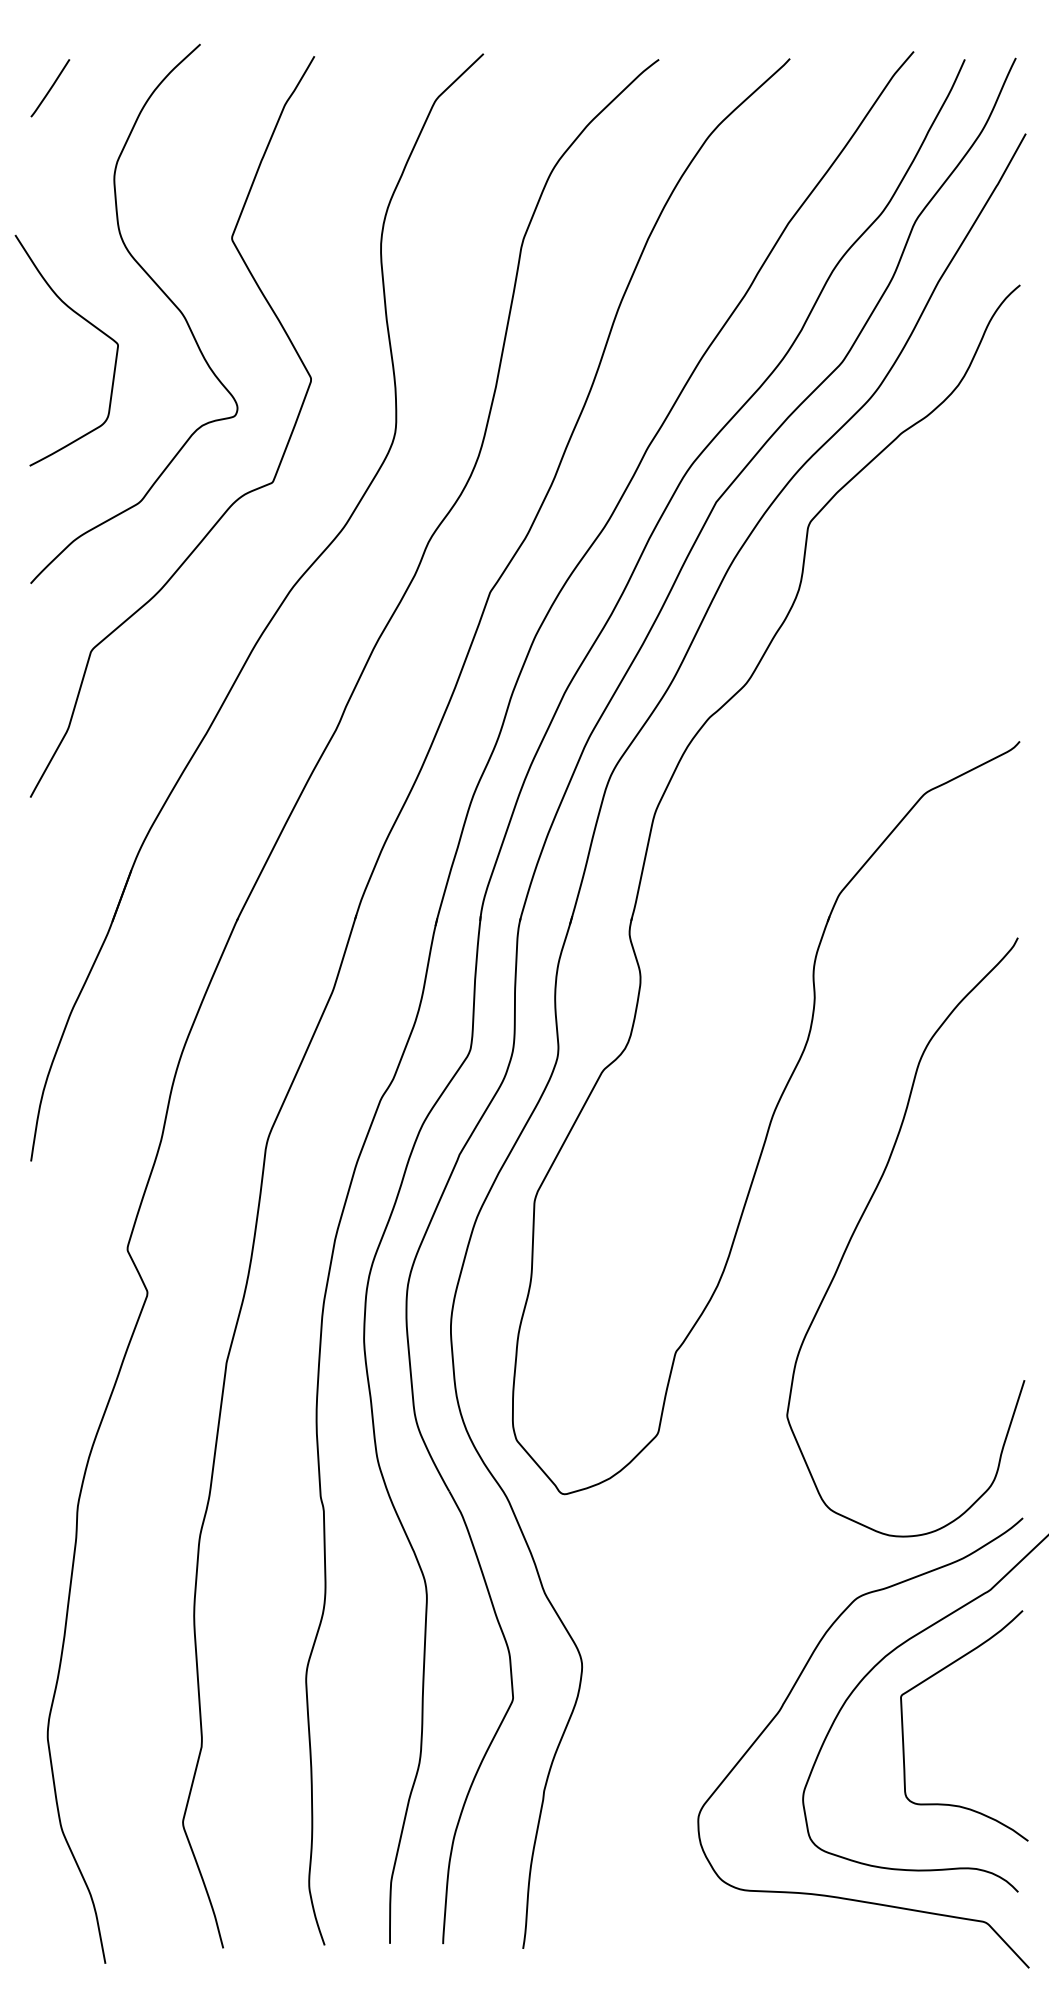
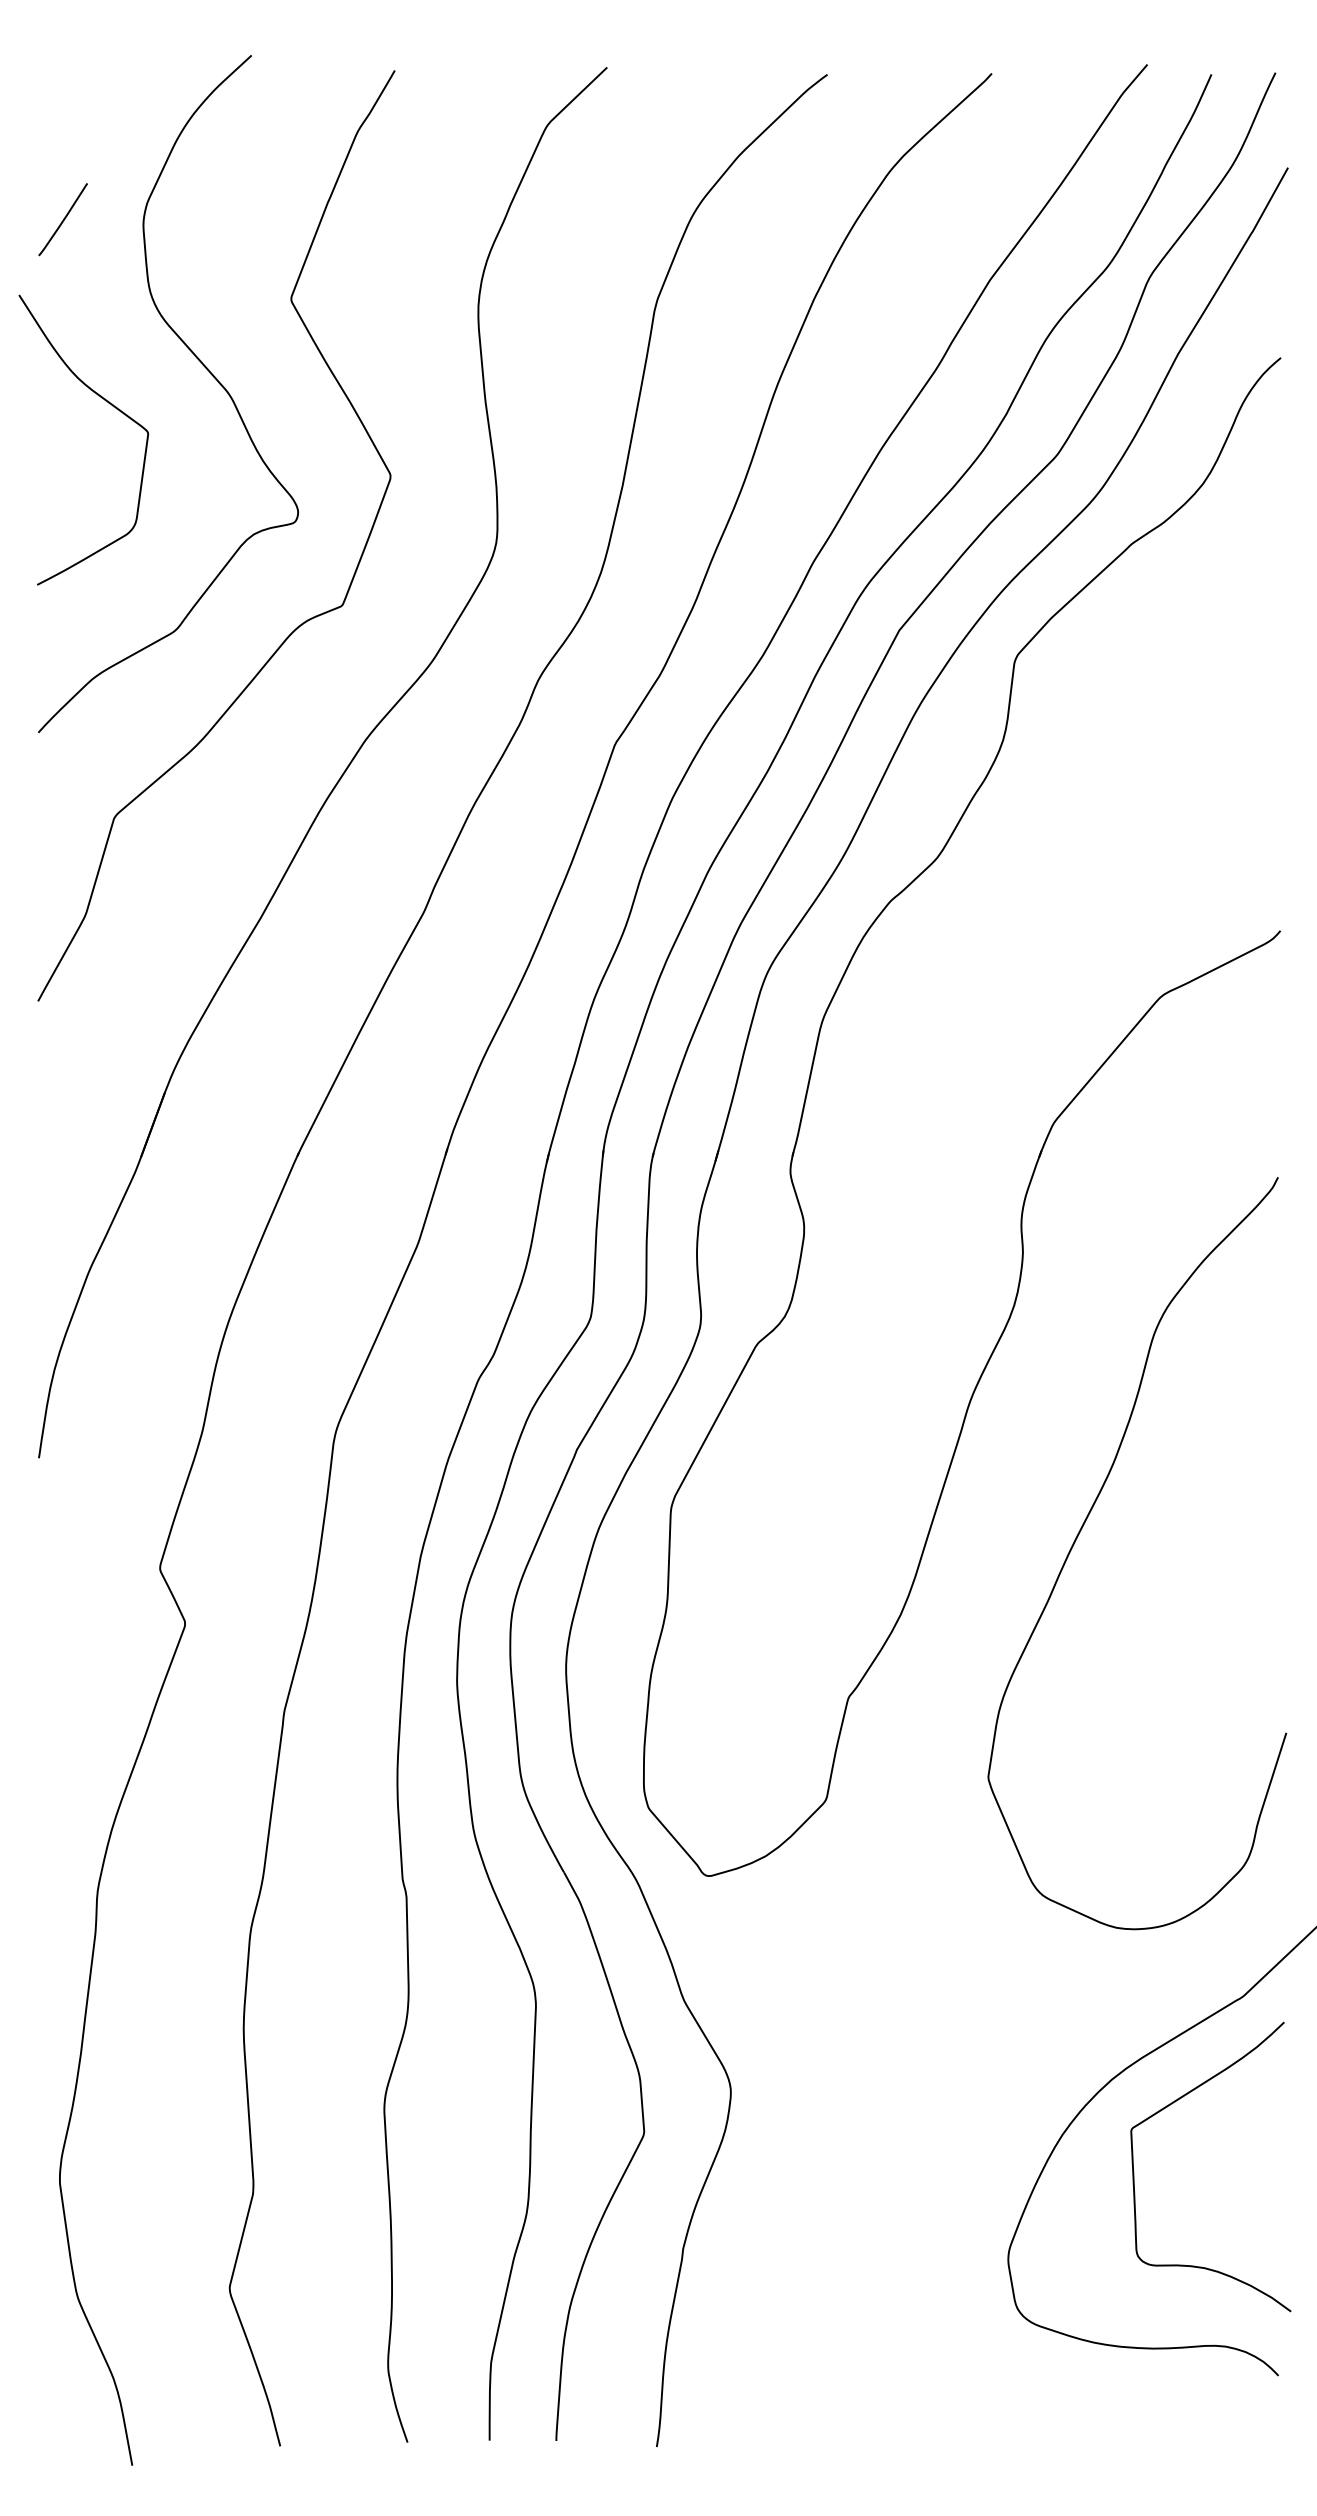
line: (50, 88) -> (63, 219), moved
curve: (788, 1696) -> (990, 2130), removed

